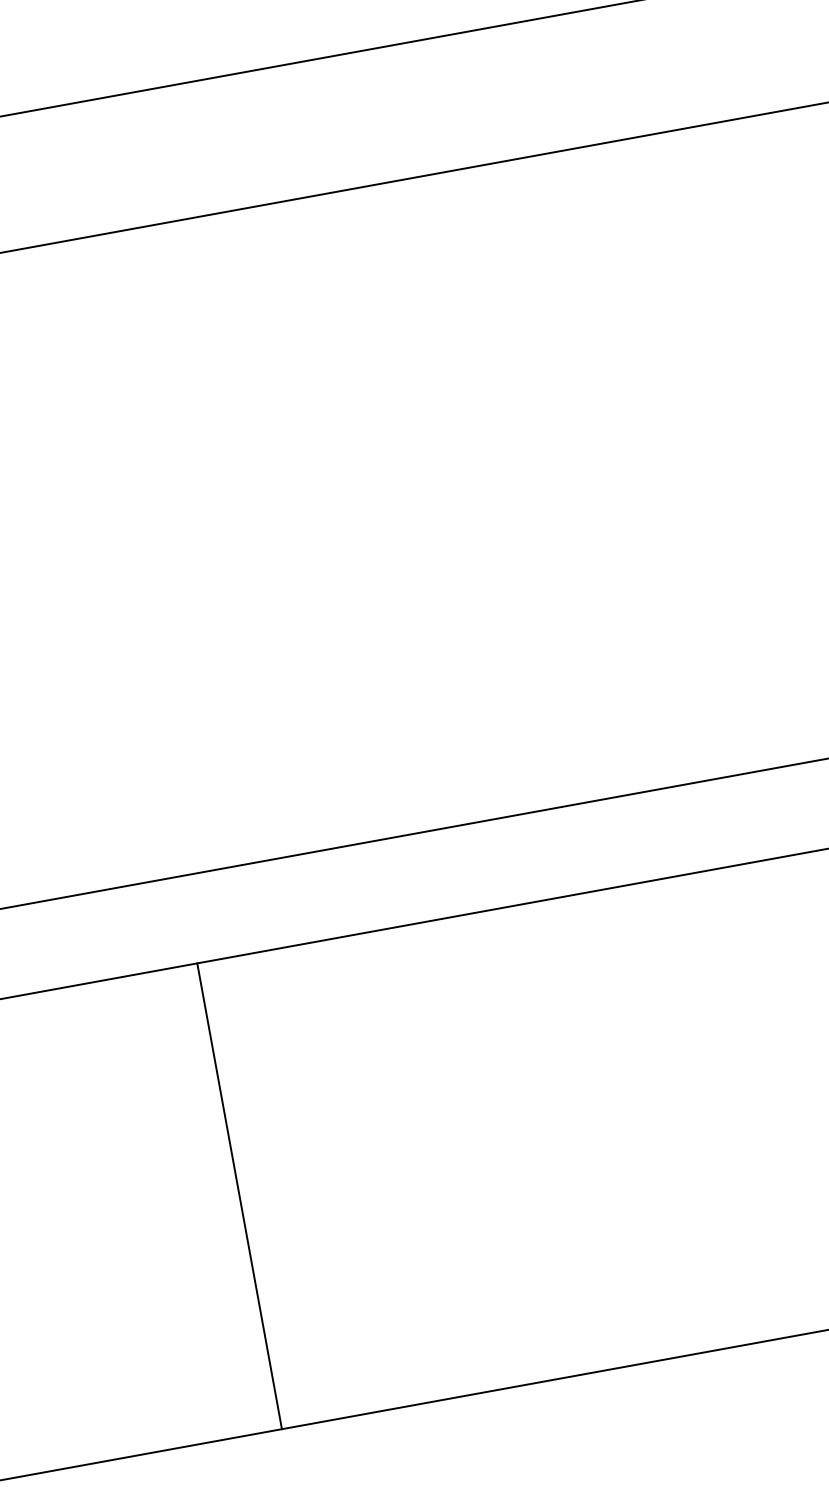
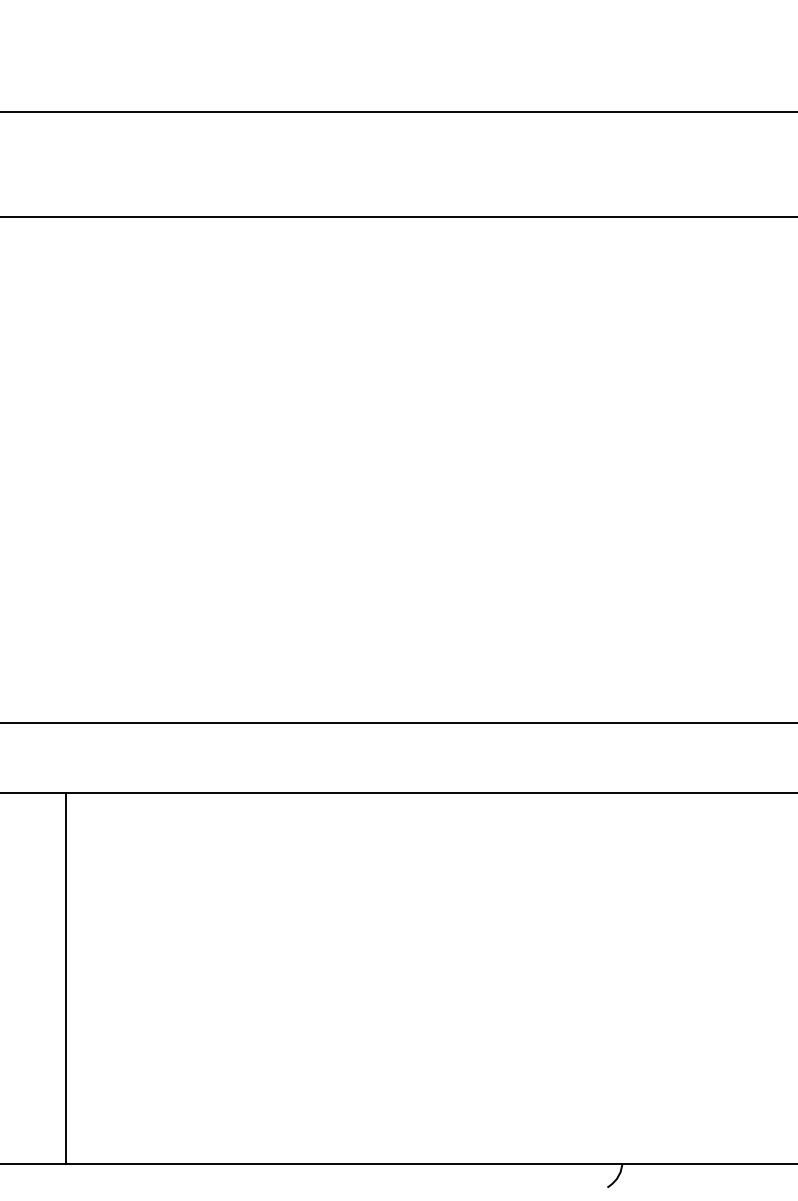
line: (240, 1196) -> (66, 978), moved

